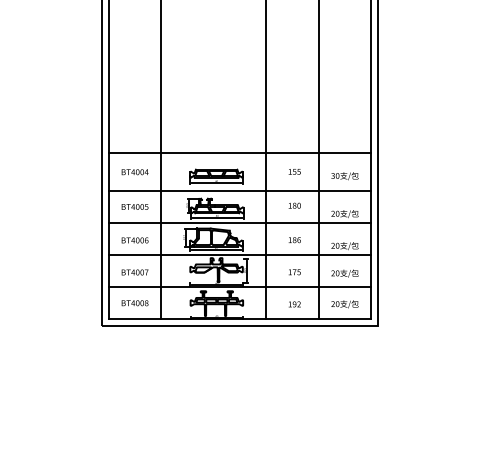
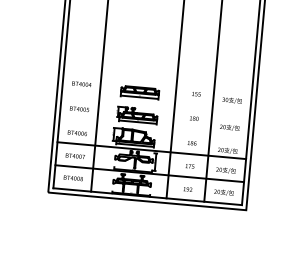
line: (239, 153) -> (157, 77), removed
line: (239, 191) -> (155, 104), removed
line: (239, 223) -> (153, 127), removed

